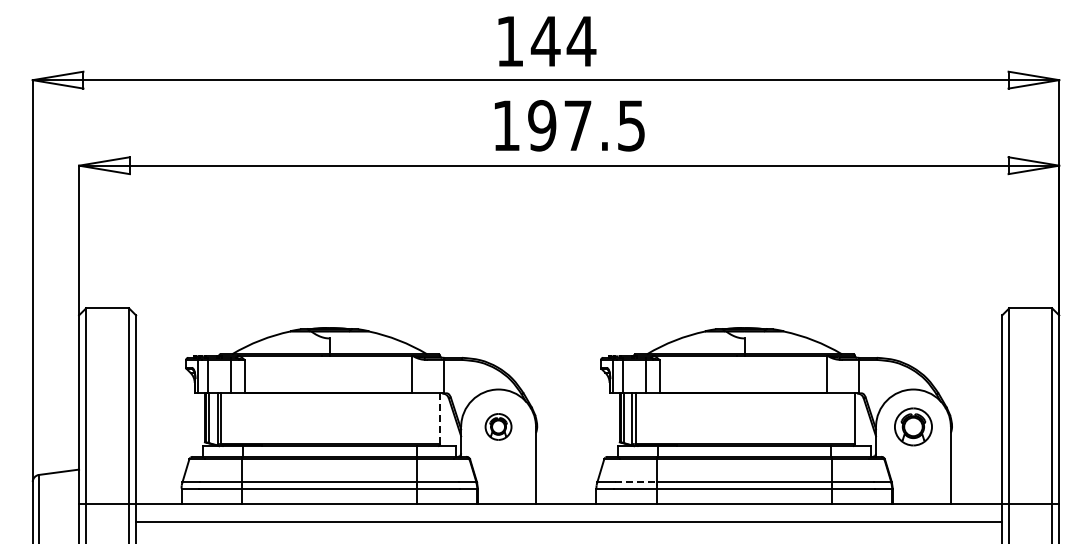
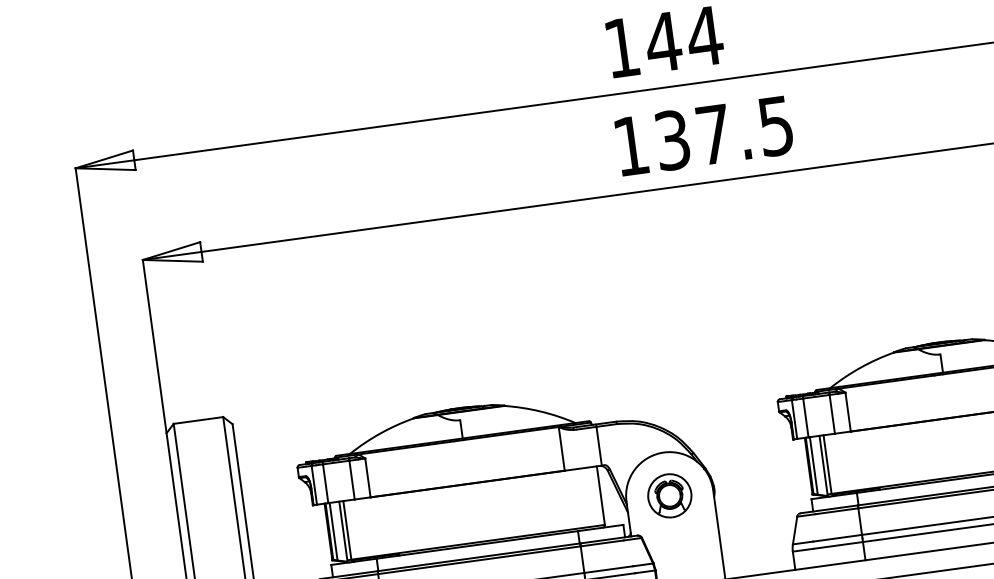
text: (542, 125) -> (672, 139), 197.5 -> 137.5
line: (440, 418) -> (601, 495), dashed -> solid
part: (498, 426) -> (669, 495), size x1.43
line: (636, 482) -> (838, 538), dashed -> solid

